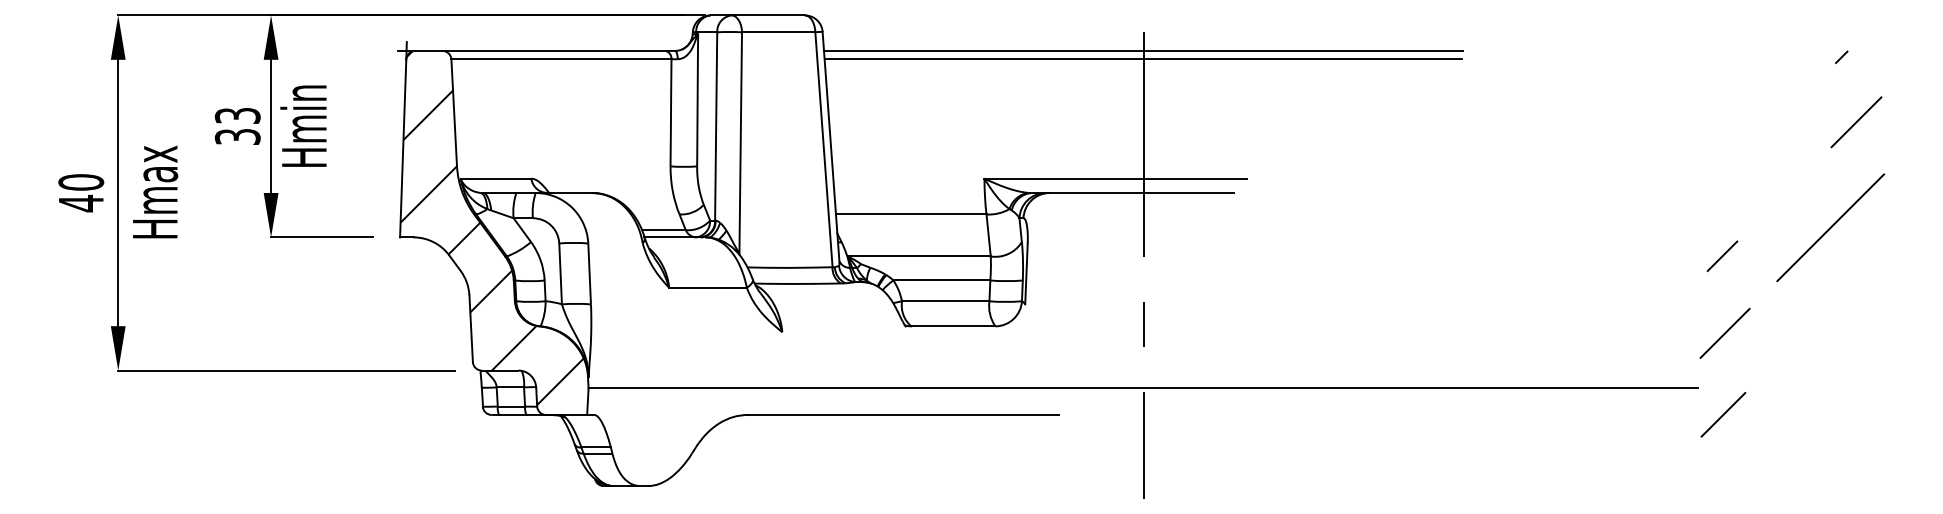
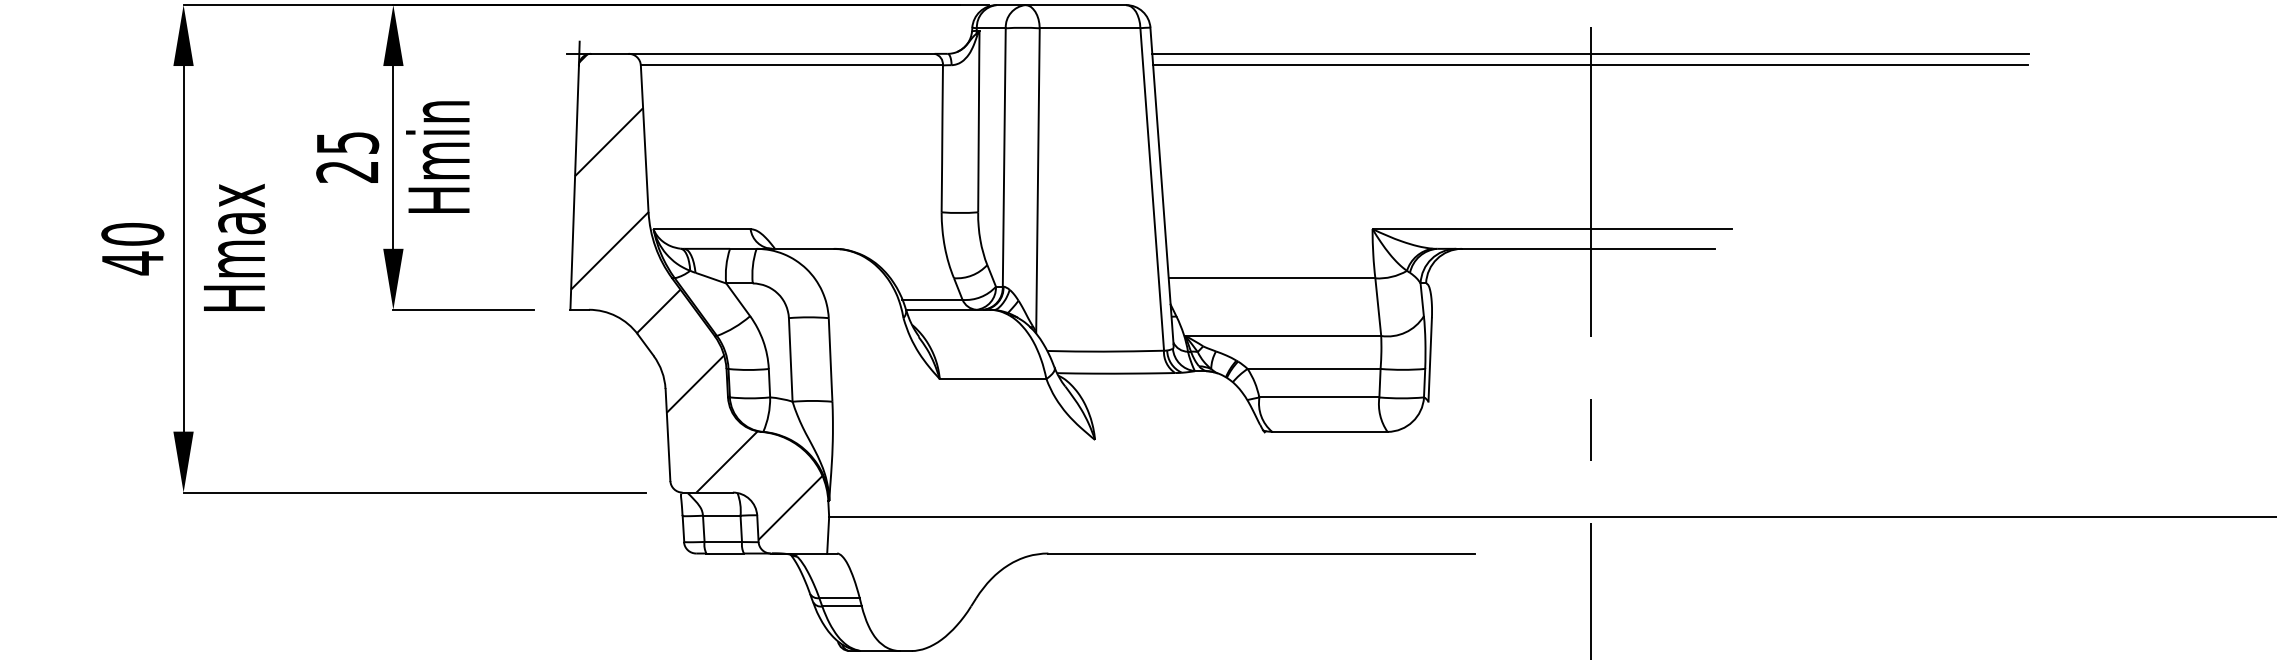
text: (237, 126) -> (347, 157), 33 -> 25

